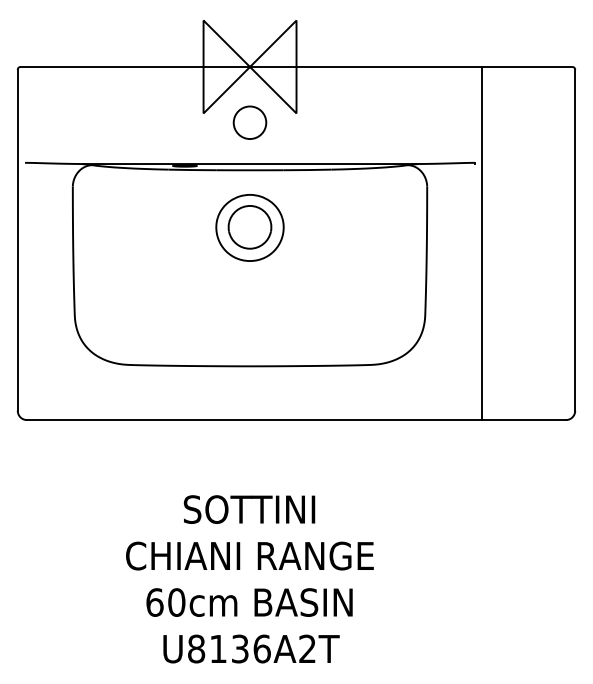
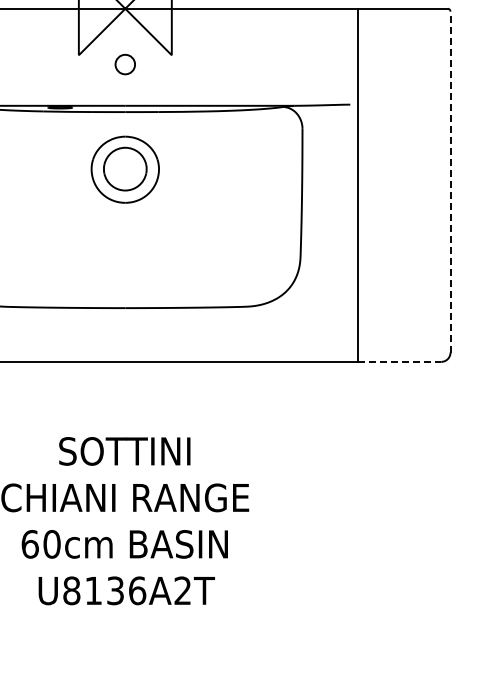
circle: (249, 122) -> (124, 64), size x0.6
line: (575, 240) -> (450, 182), solid -> dashed
line: (524, 420) -> (399, 362), solid -> dashed

